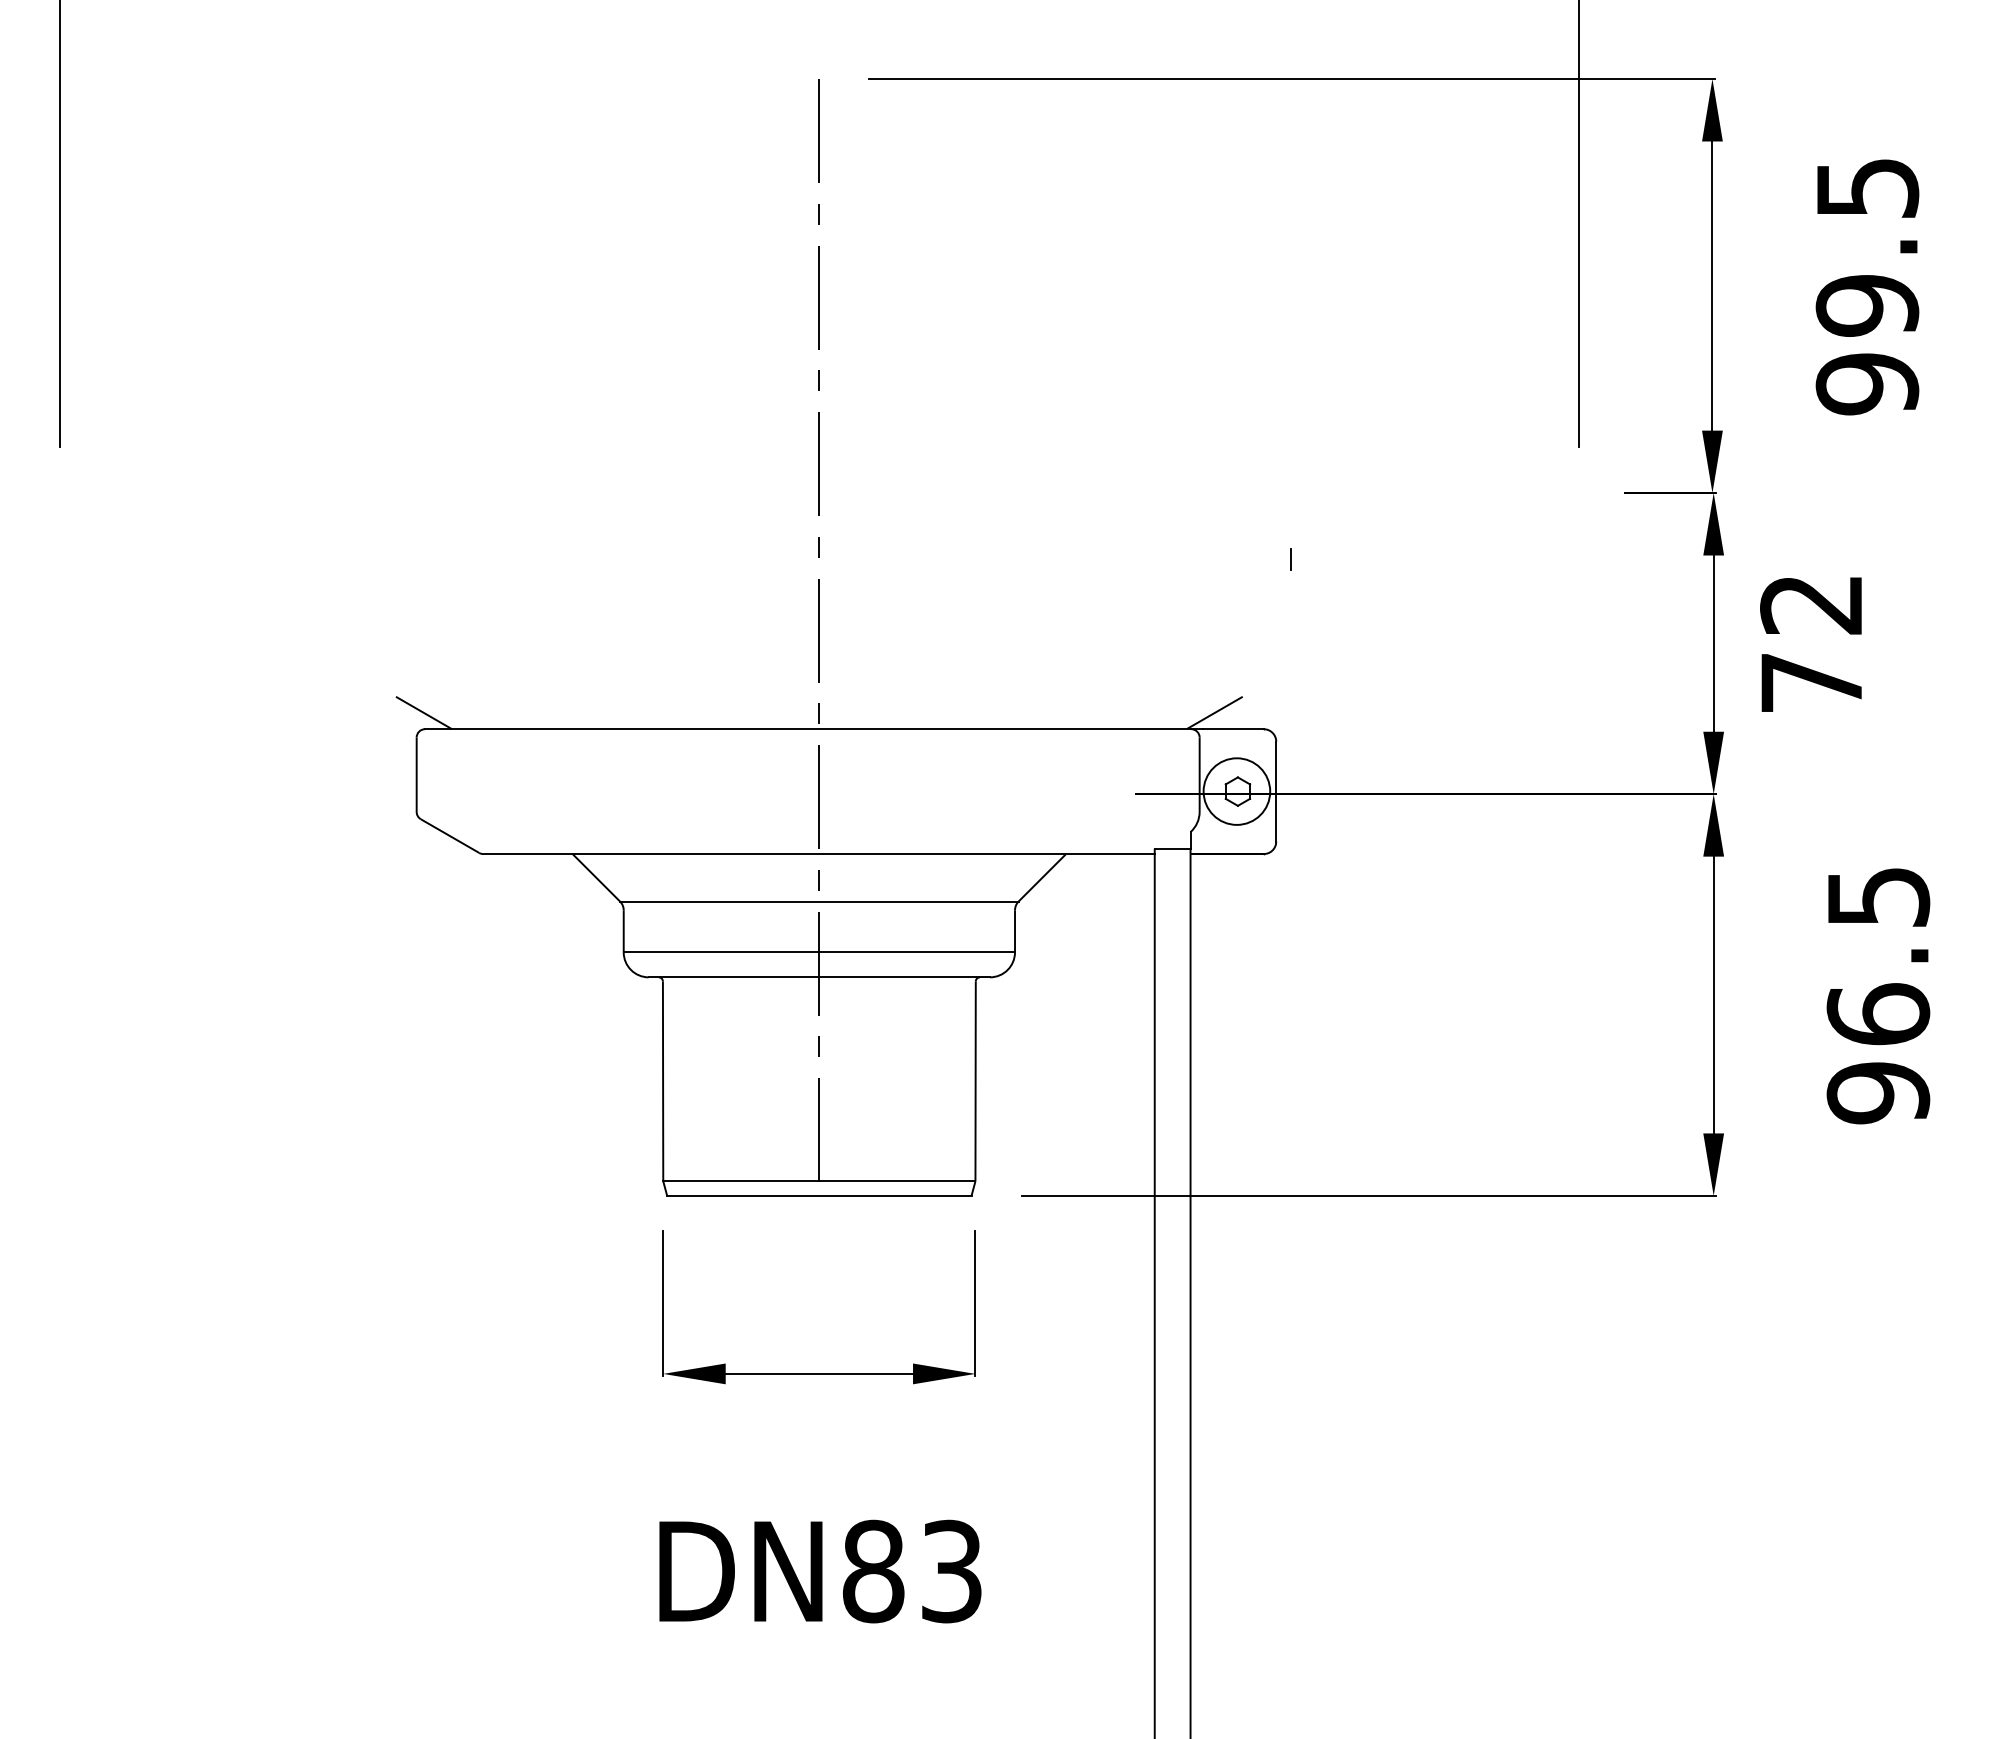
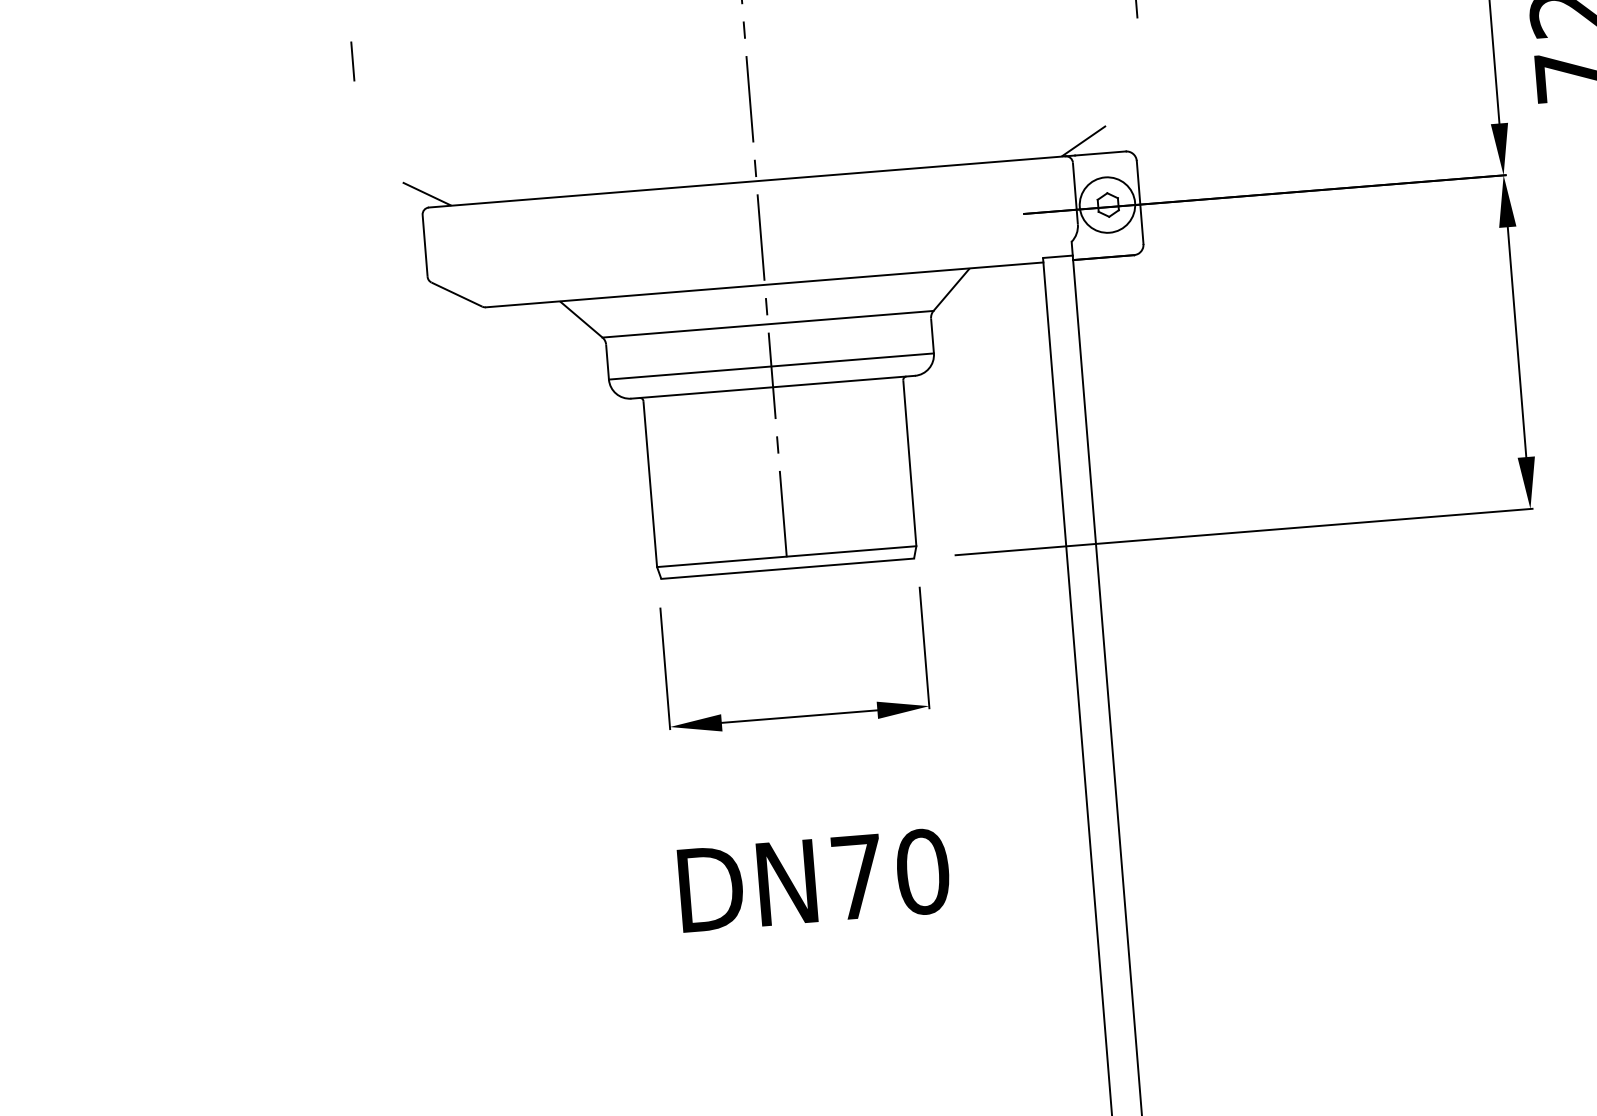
line: (347, 546) -> (352, 60), added
text: (913, 1571) -> (890, 874), DN83 -> DN70

